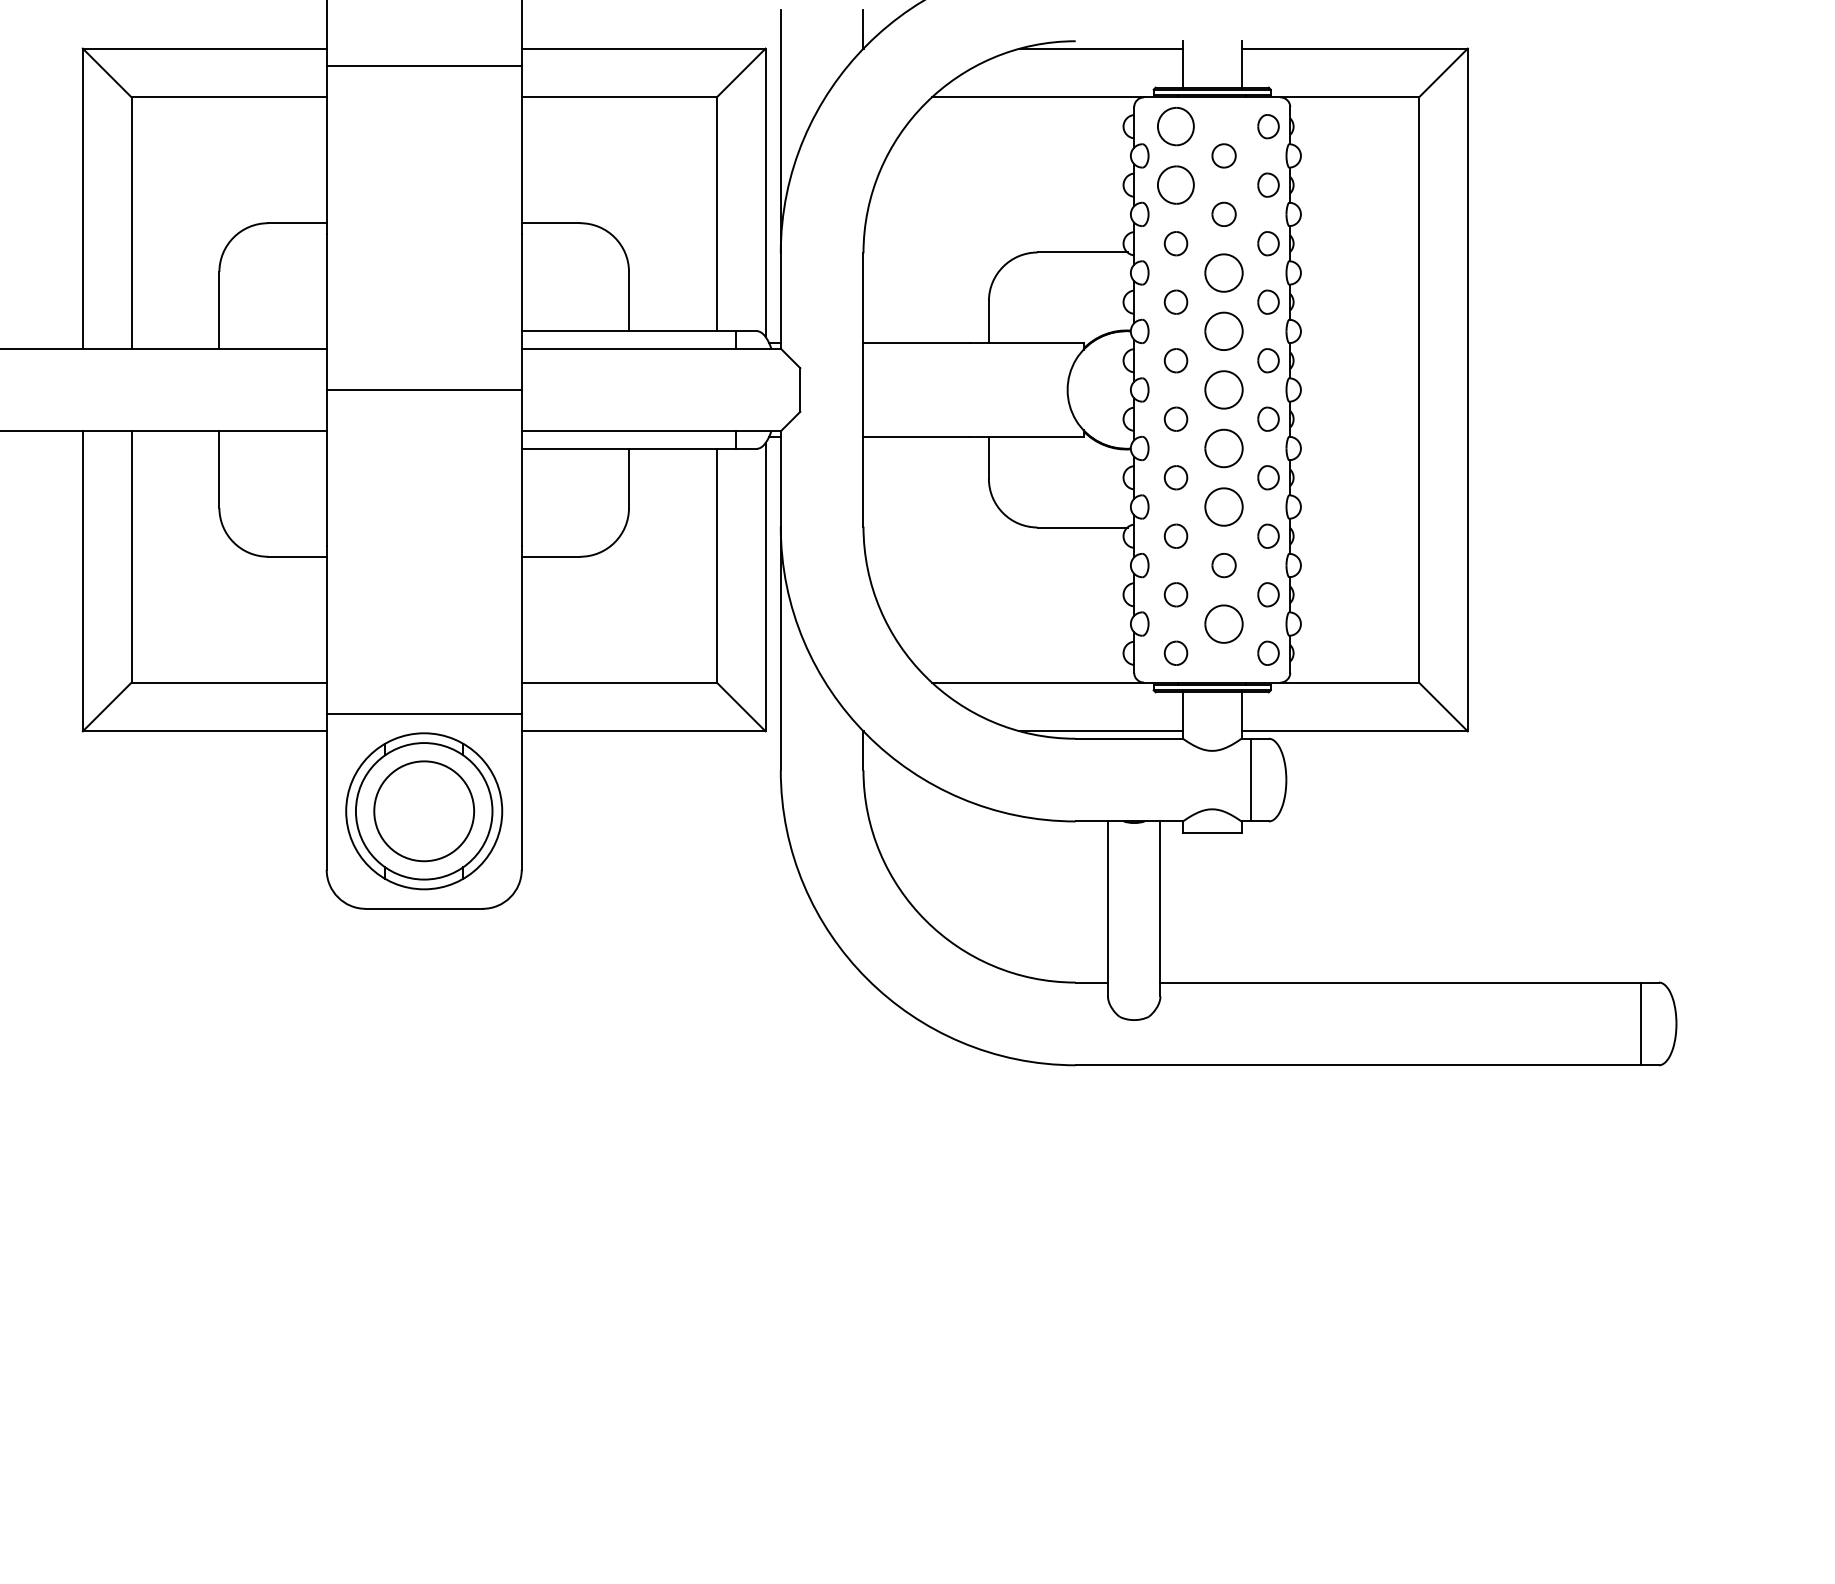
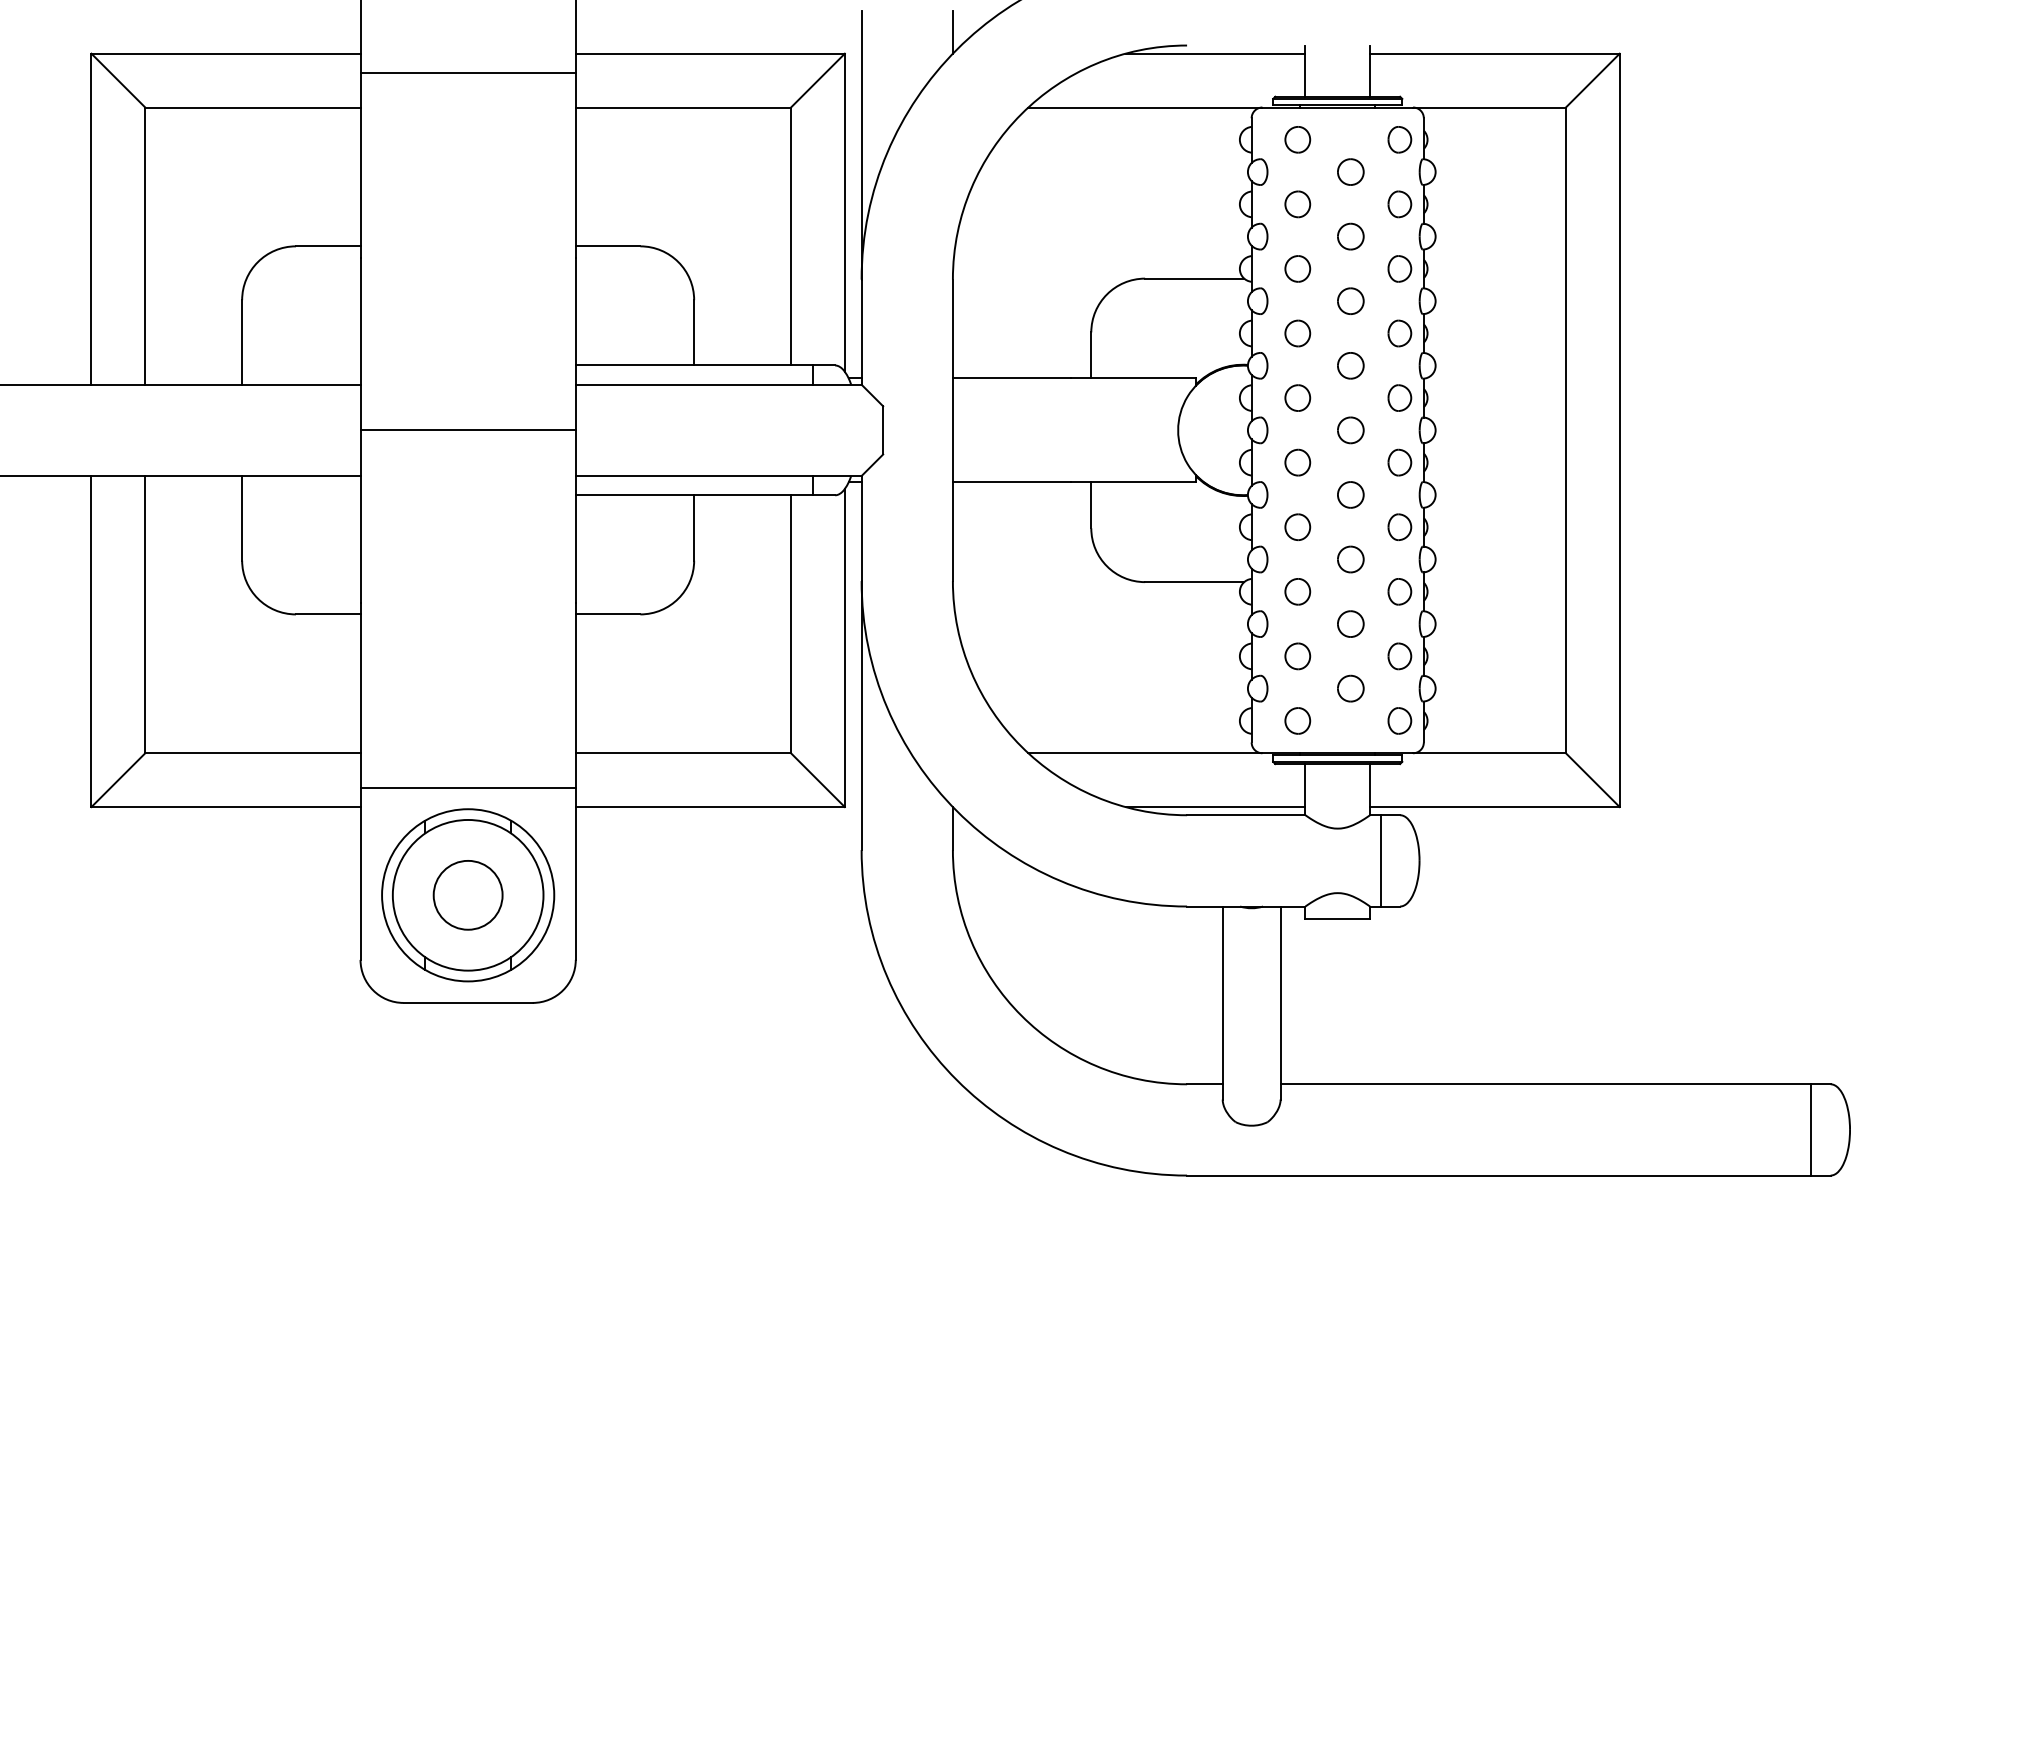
part: (1175, 126) -> (1297, 139), size x0.62
part: (1175, 185) -> (1297, 204), size x0.62
part: (1223, 272) -> (1350, 300), size x0.62
part: (1223, 331) -> (1350, 365), size x0.62
part: (1223, 390) -> (1350, 430), size x0.62
part: (1223, 448) -> (1350, 494), size x0.62
part: (1223, 507) -> (1350, 559), size x0.62
part: (1223, 623) -> (1350, 688), size x0.62
circle: (423, 810) -> (467, 894), size x0.62

